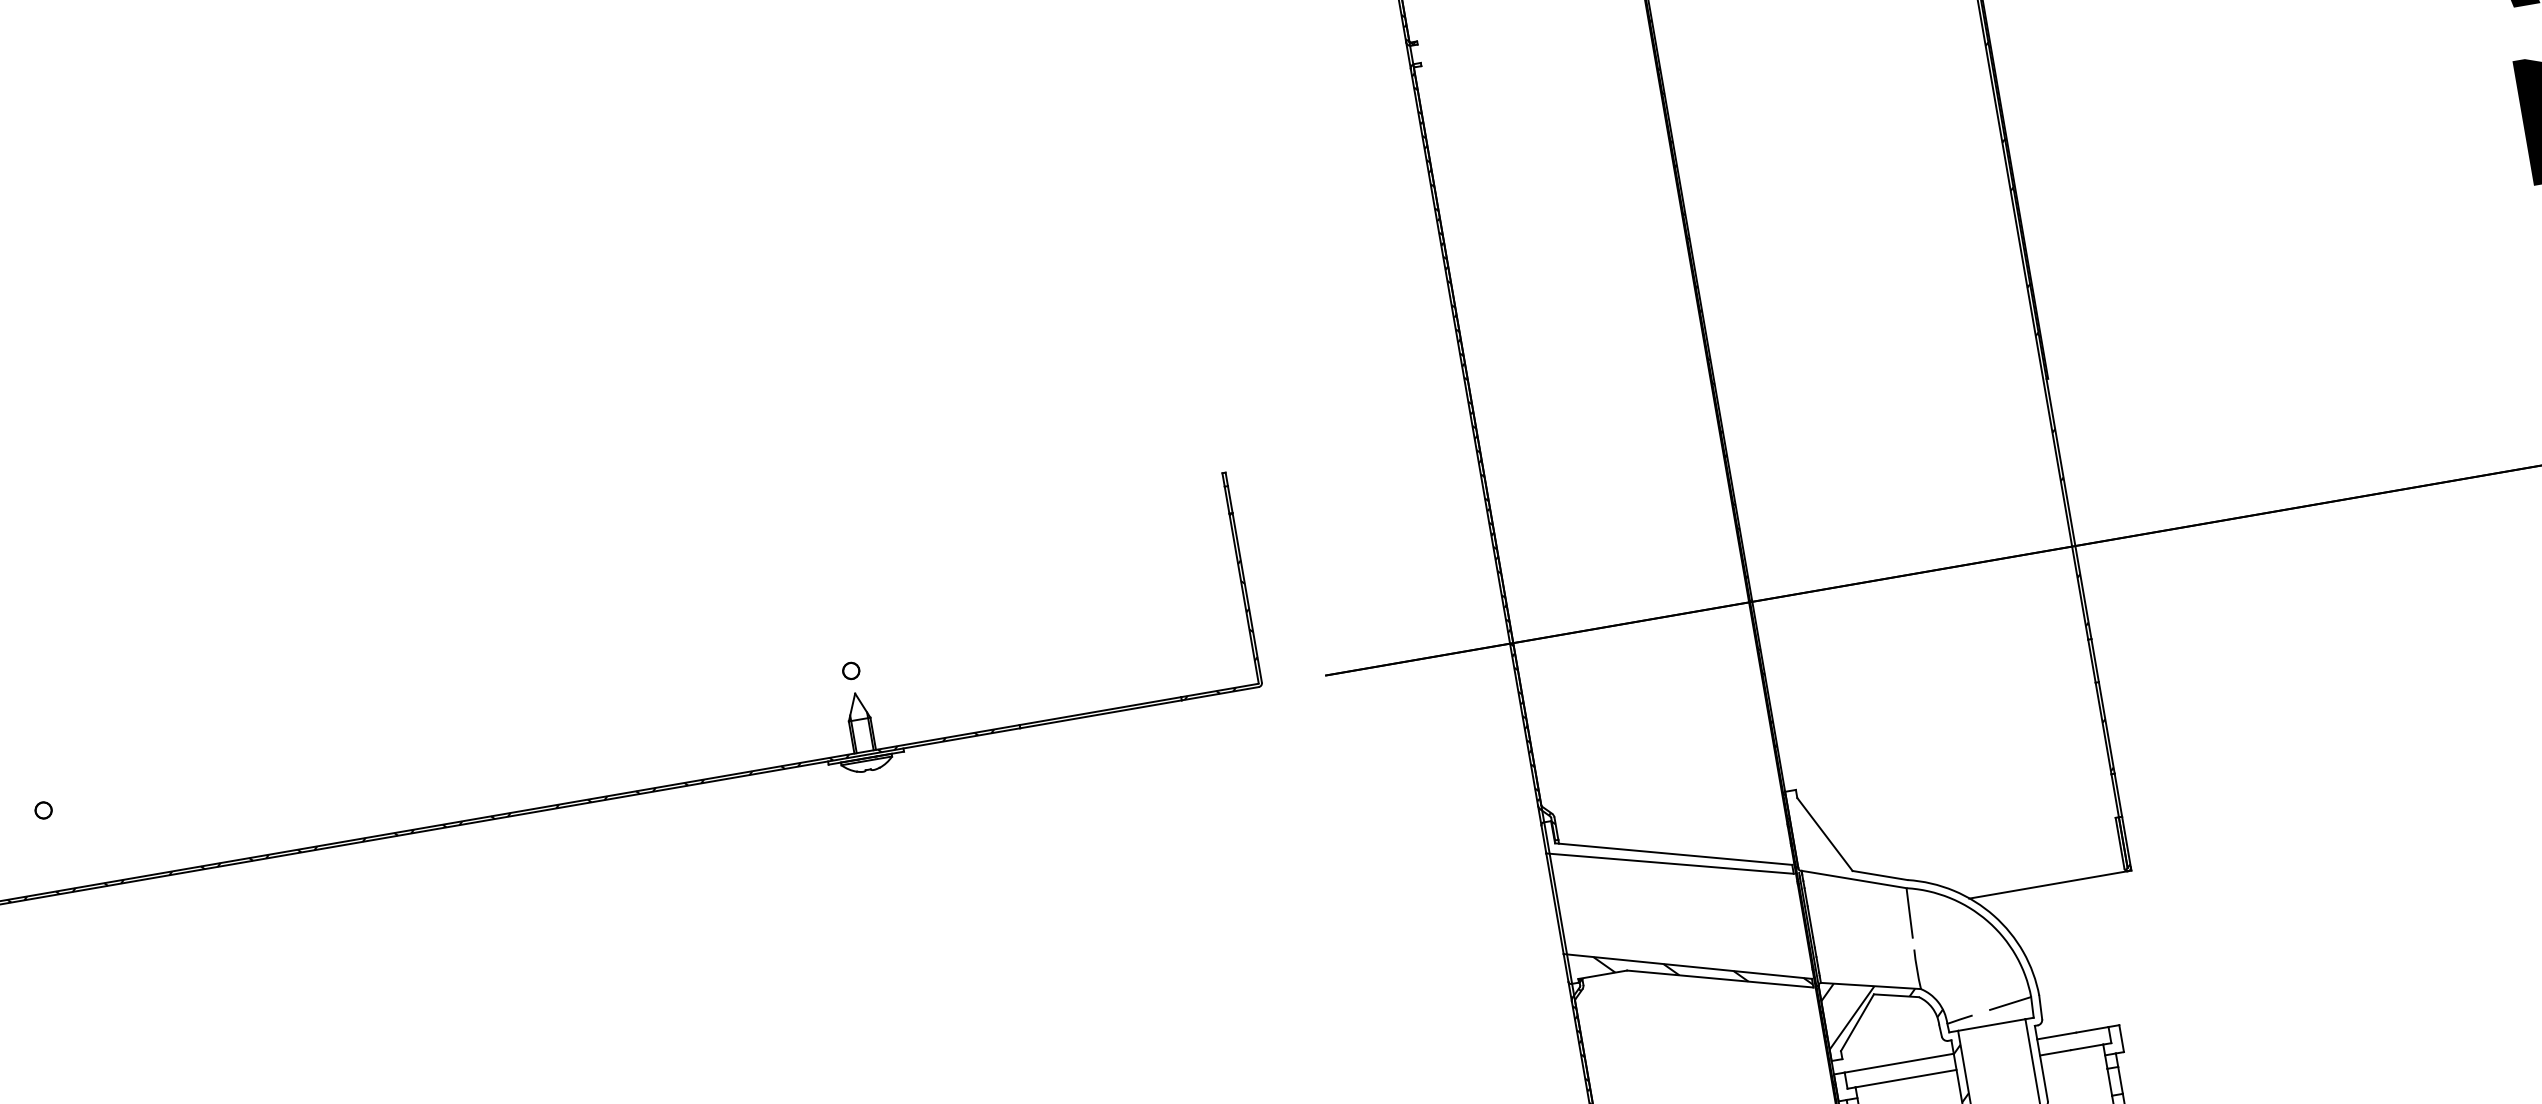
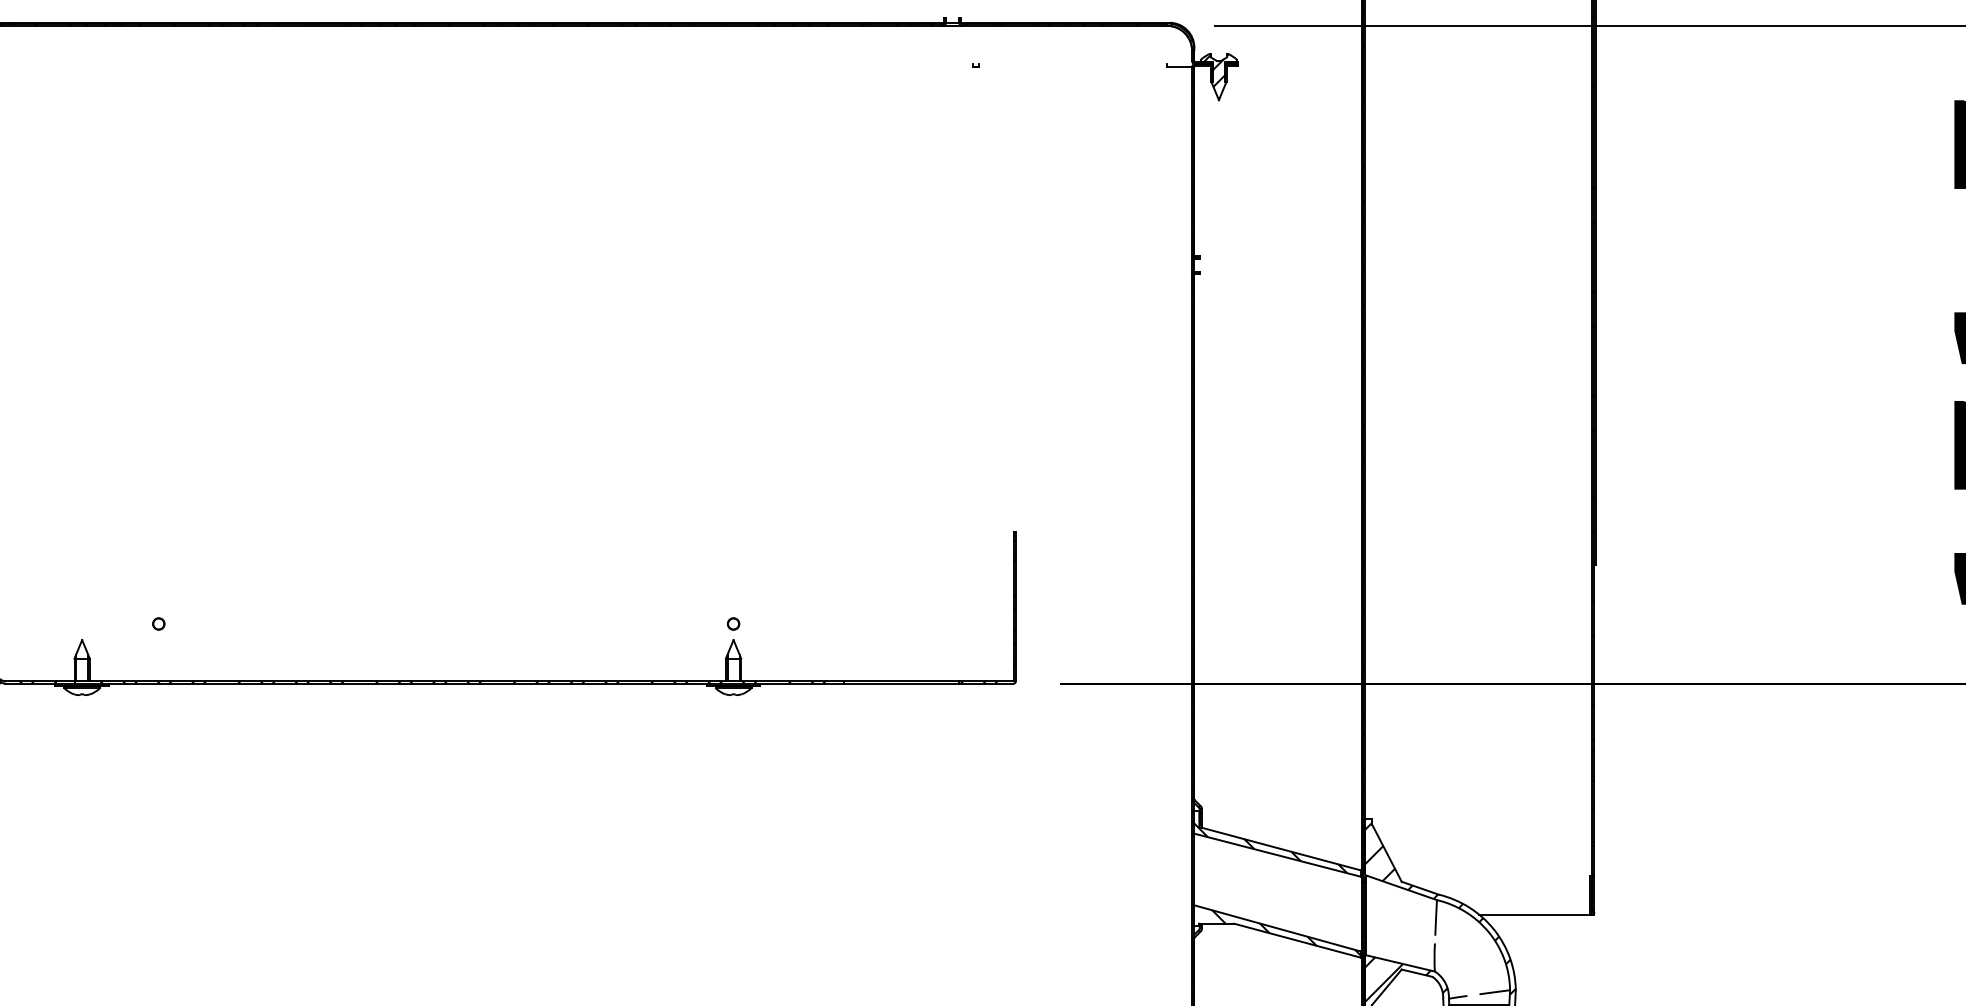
hatch: (1658, 854) -> (1269, 847), added
hatch: (1912, 899) -> (1439, 908), added

